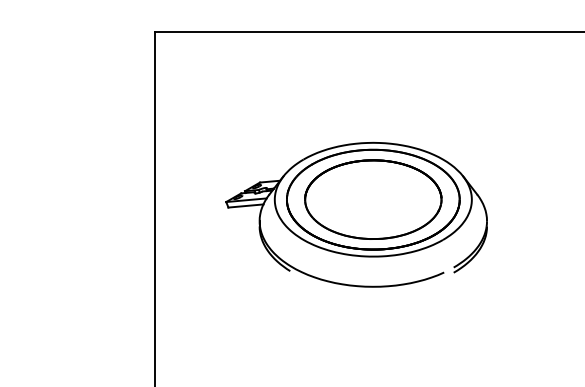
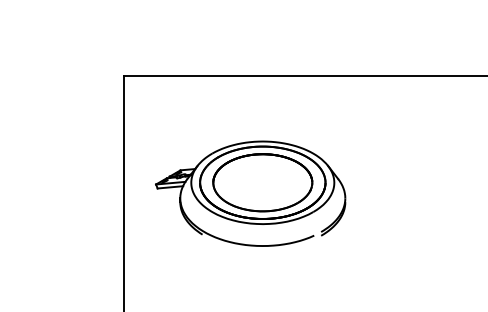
part: (356, 214) -> (250, 193), moved

